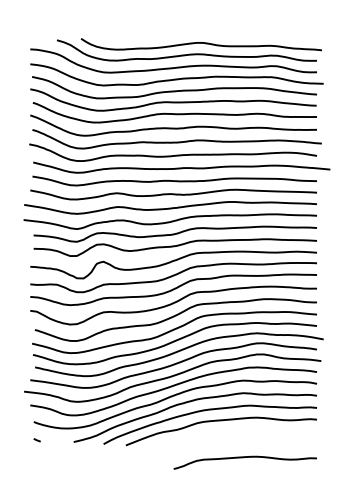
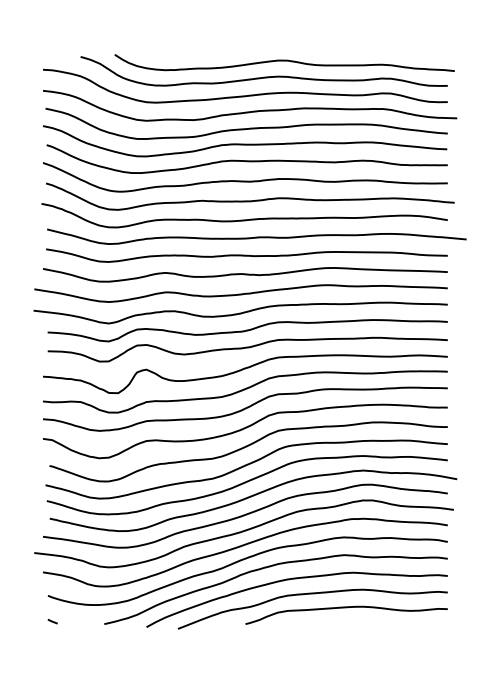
curve: (244, 458) -> (345, 609), moved

